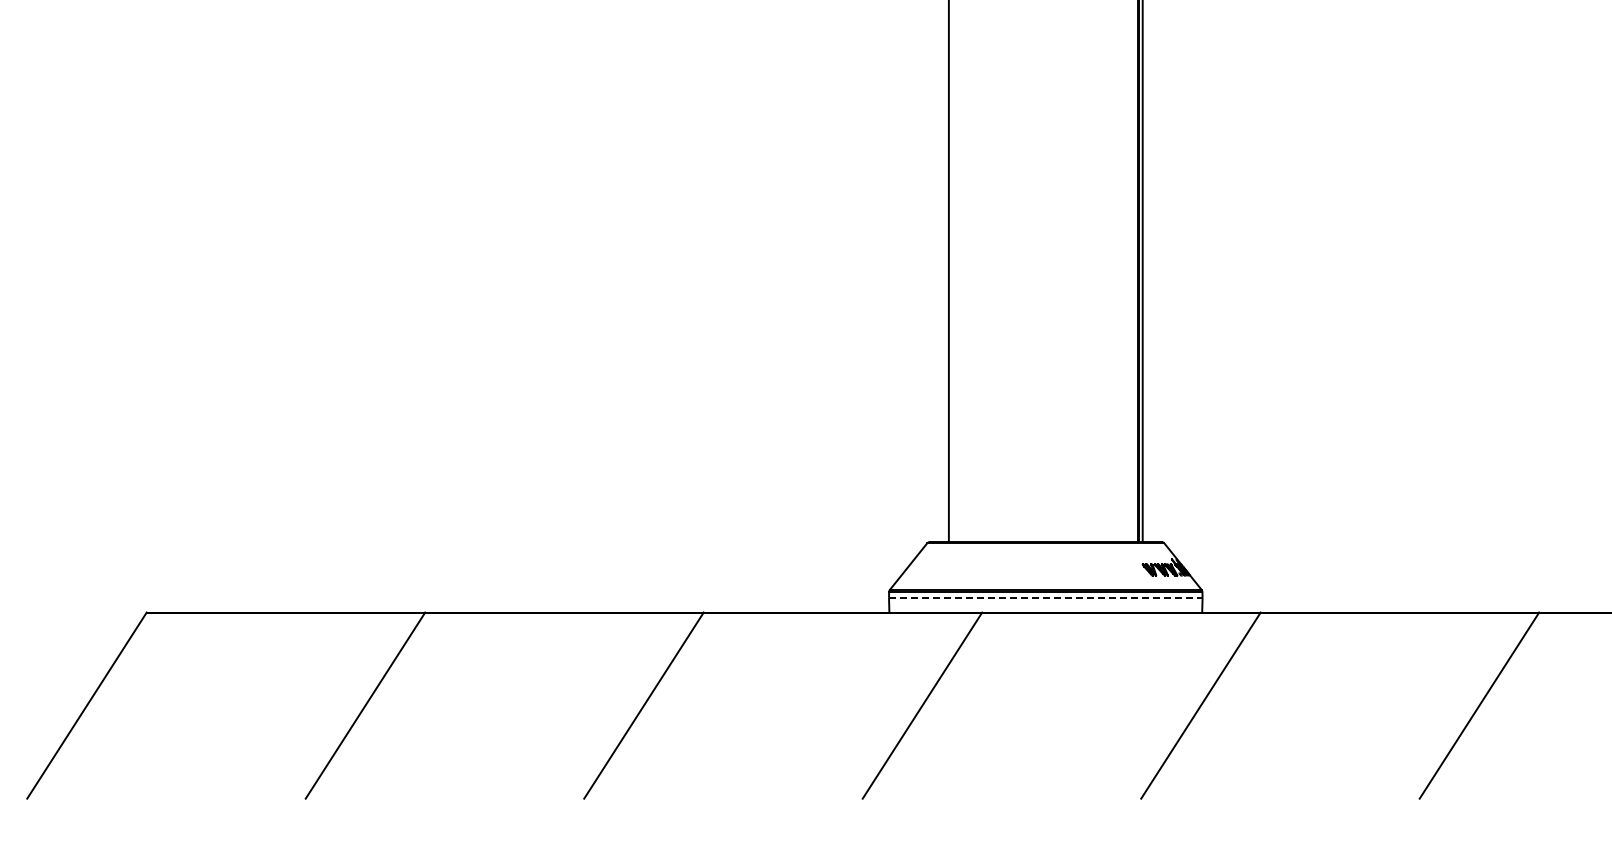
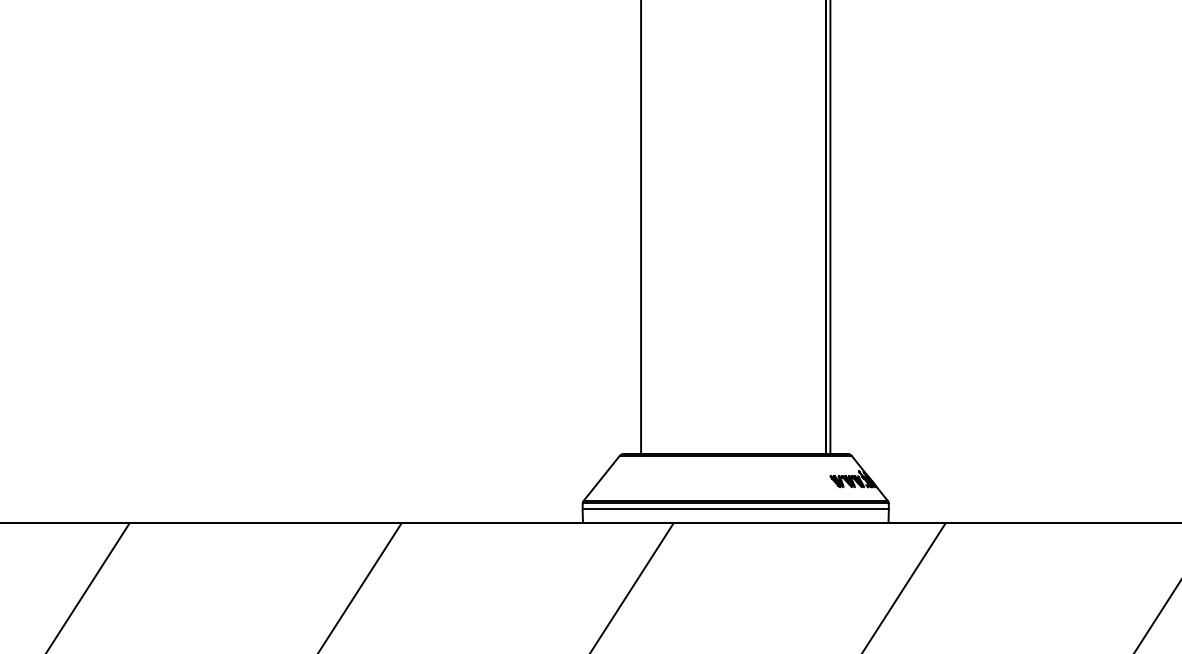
line: (1045, 597) -> (735, 508), dashed -> solid

